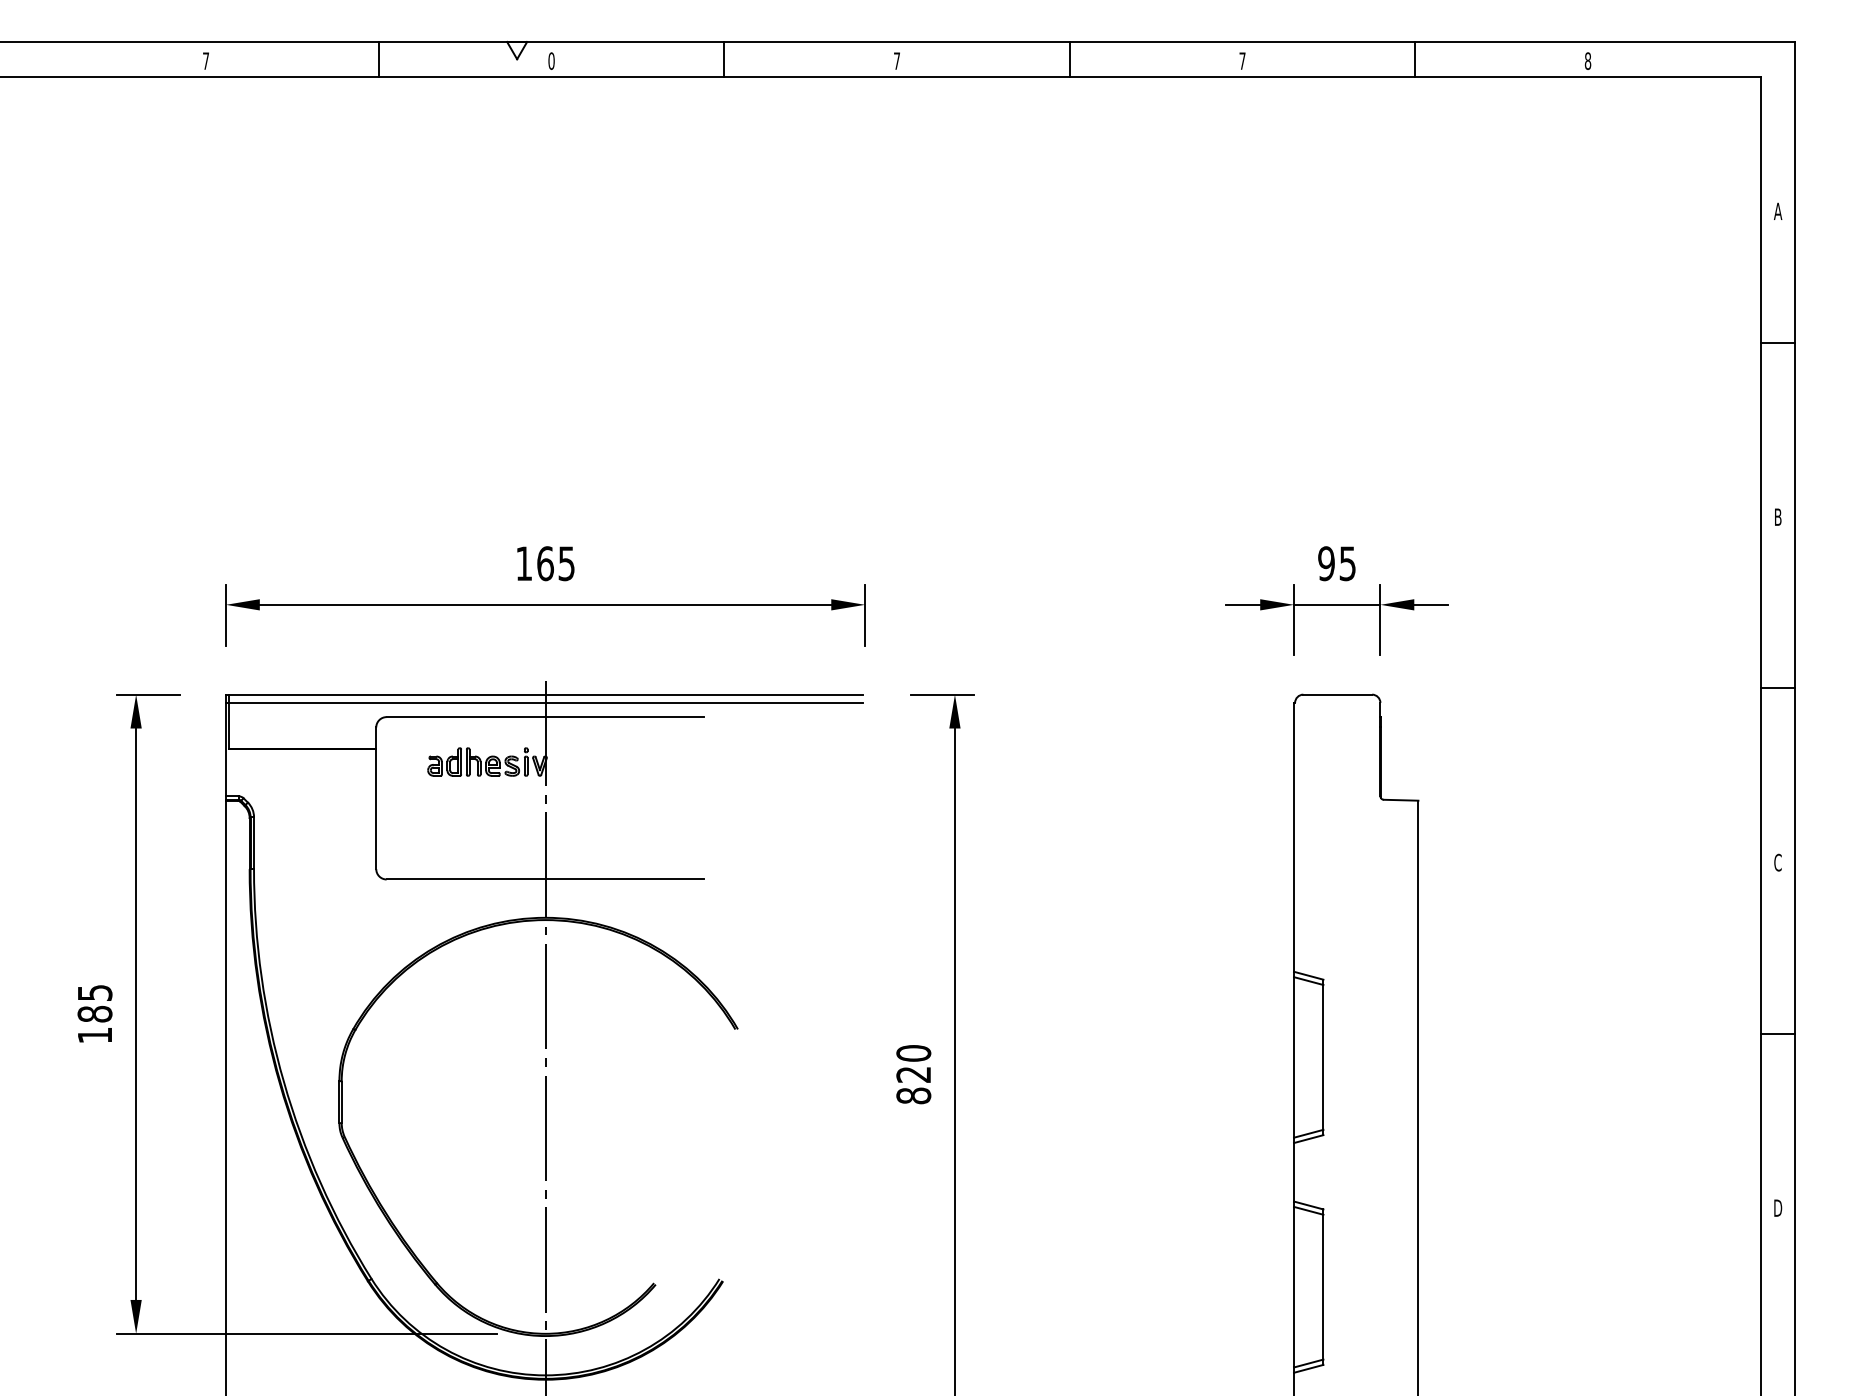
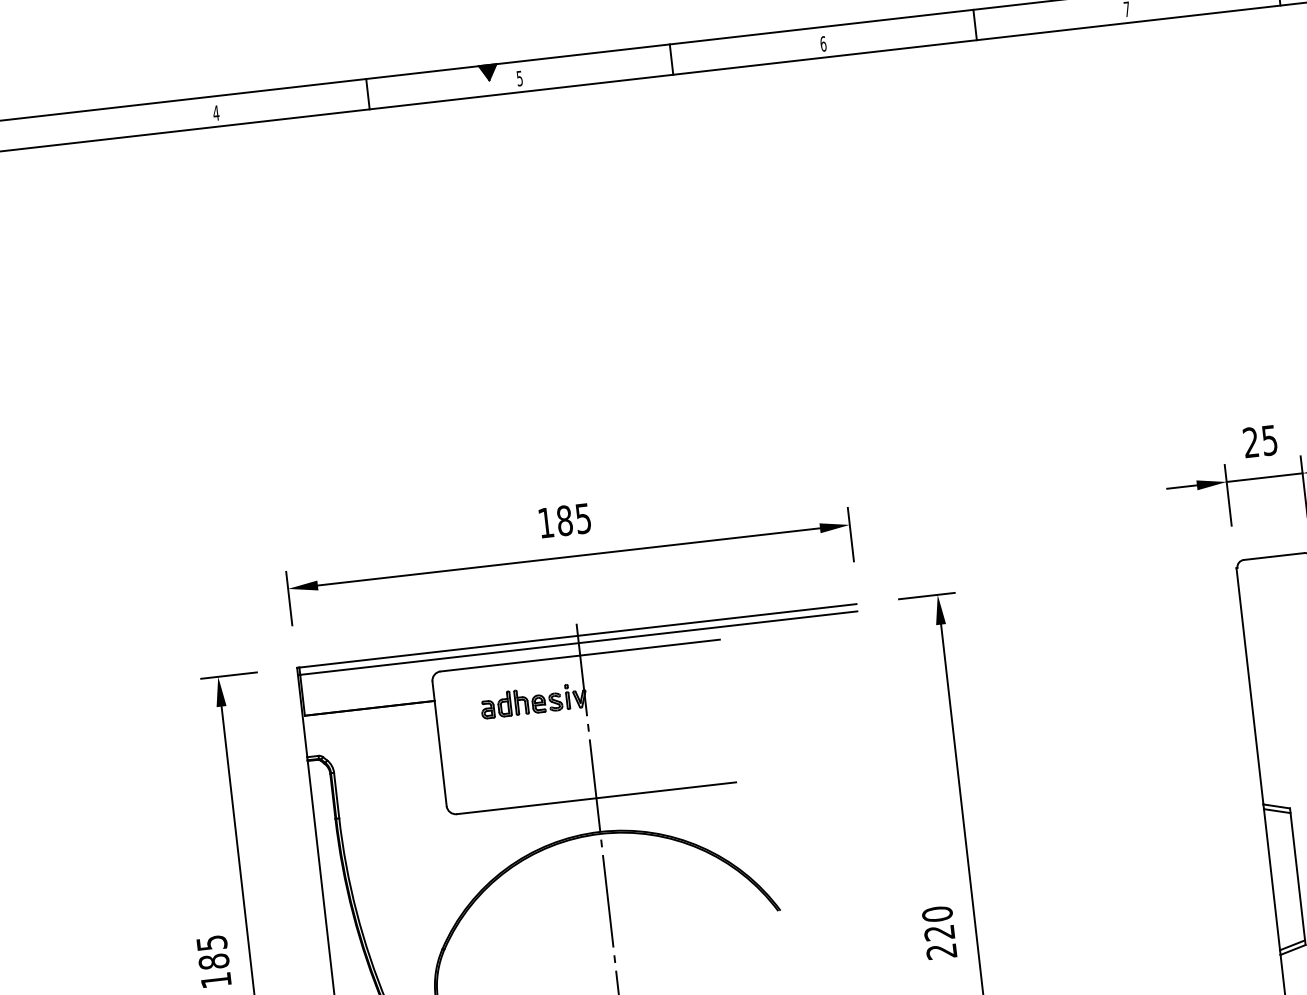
fill: (517, 50) -> (488, 72), added
text: (205, 60) -> (215, 112), 7 -> 4
text: (551, 60) -> (519, 78), 0 -> 5
text: (897, 60) -> (823, 43), 7 -> 6
text: (545, 563) -> (564, 520), 165 -> 185
text: (1326, 563) -> (1251, 442), 95 -> 25
text: (913, 1095) -> (941, 951), 820 -> 220

